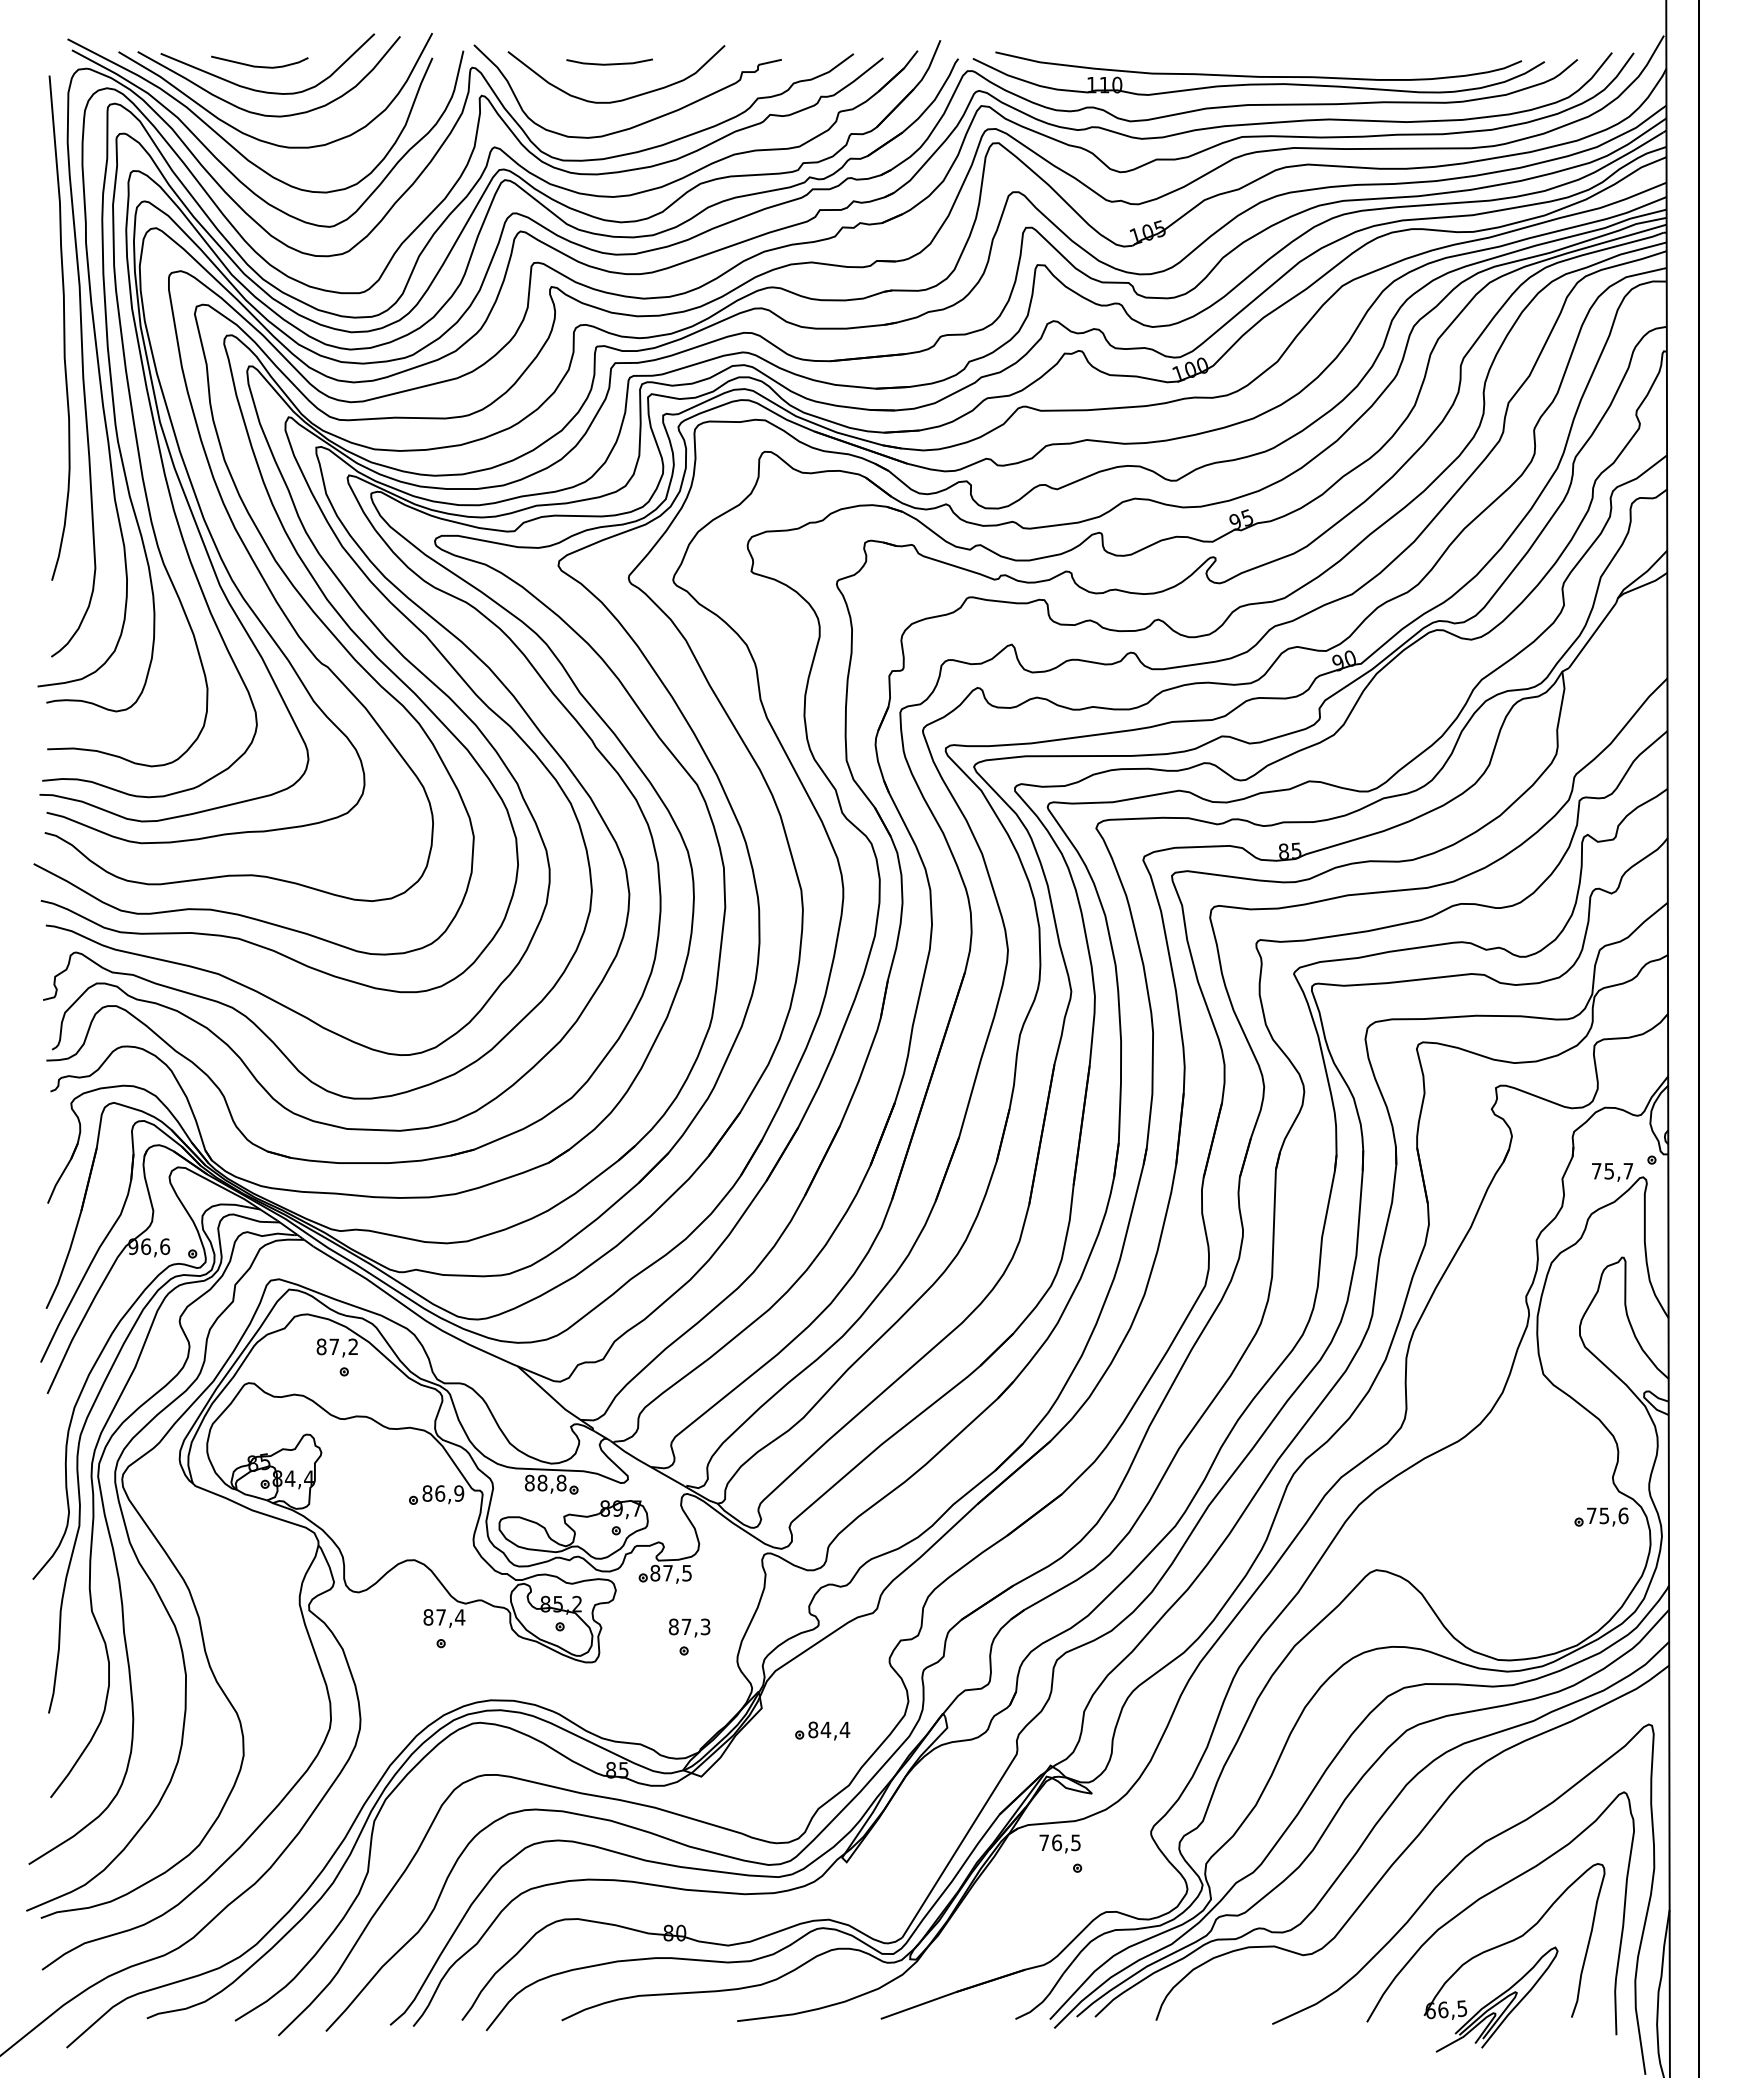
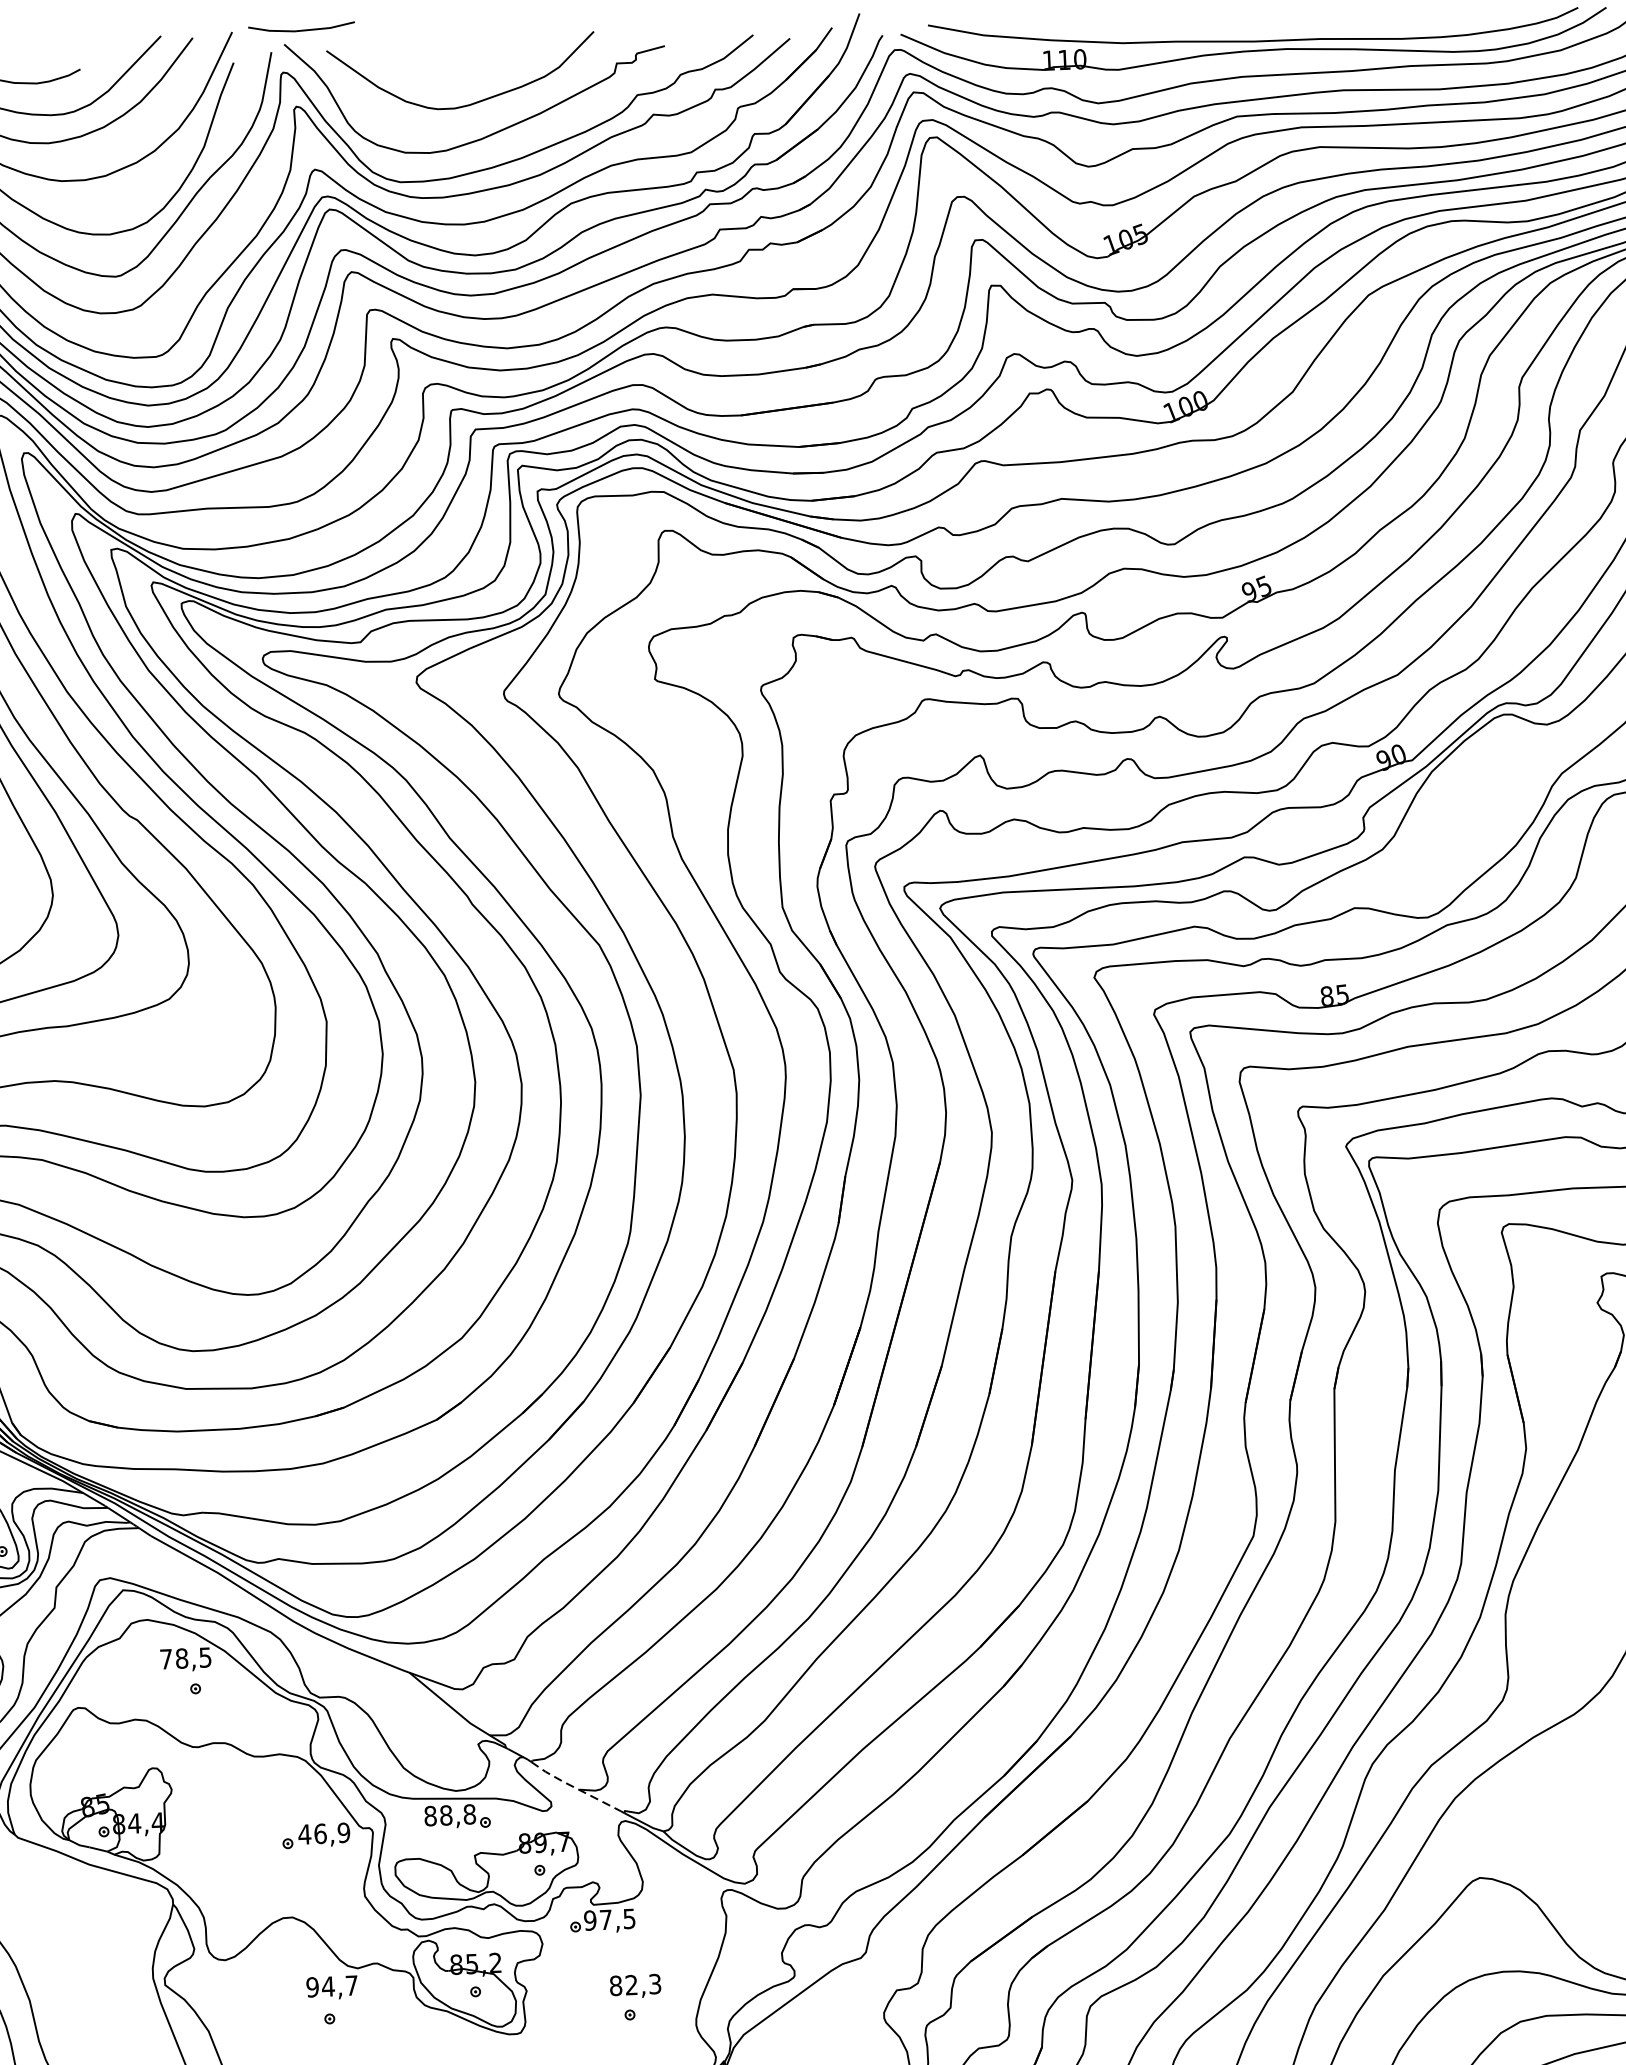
line: (609, 63) -> (301, 29), moved
text: (336, 1346) -> (184, 1657), 87,2 -> 78,5
line: (646, 1464) -> (573, 1786), solid -> dashed
text: (427, 1493) -> (304, 1834), 86,9 -> 46,9
text: (655, 1573) -> (590, 1920), 87,5 -> 97,5
text: (444, 1617) -> (332, 1986), 87,4 -> 94,7
text: (686, 1626) -> (631, 1984), 87,3 -> 82,3

